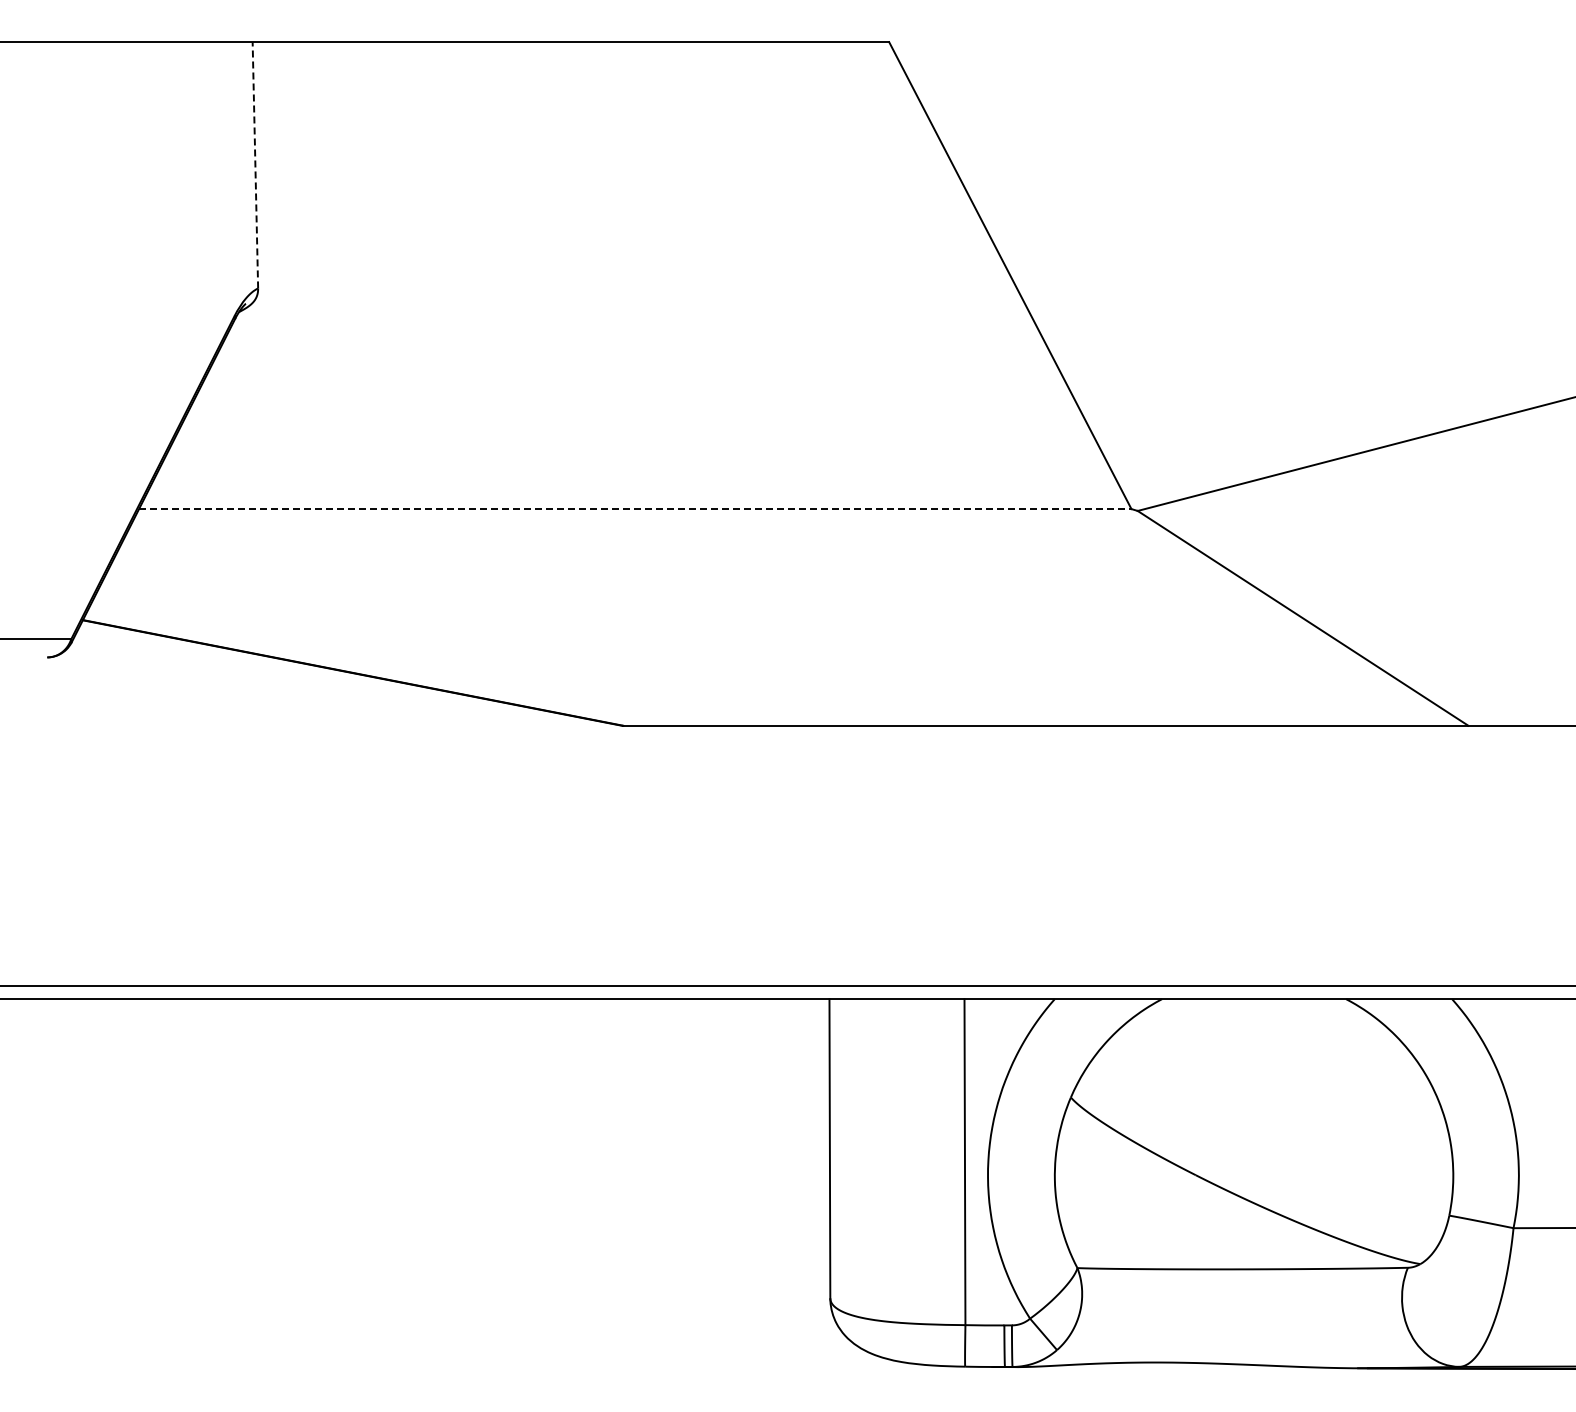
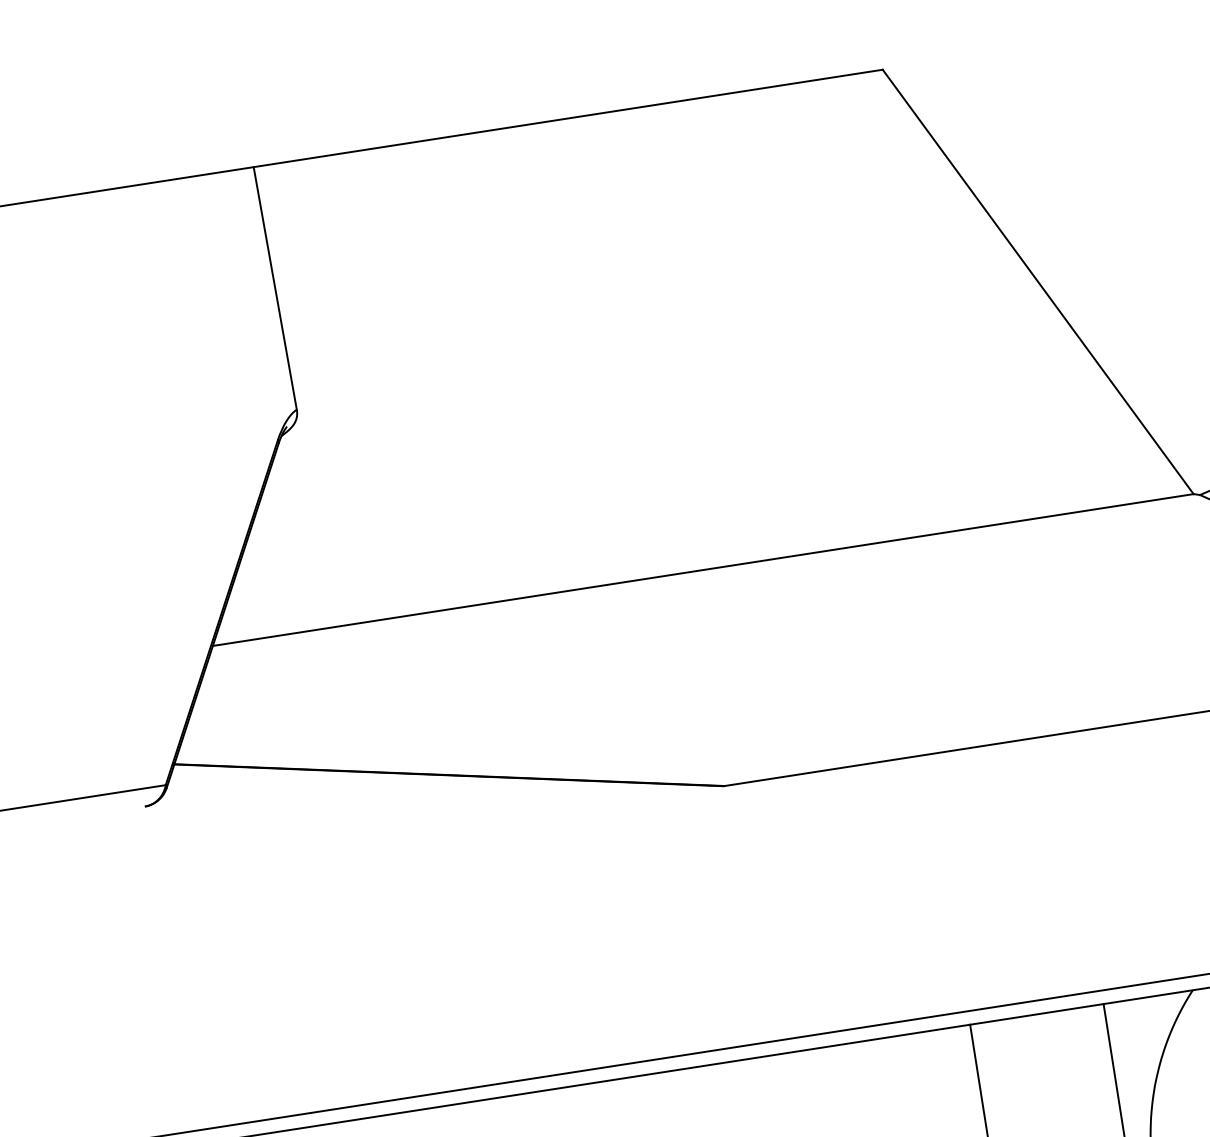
line: (255, 164) -> (275, 287), dashed -> solid
line: (635, 509) -> (703, 570), dashed -> solid

